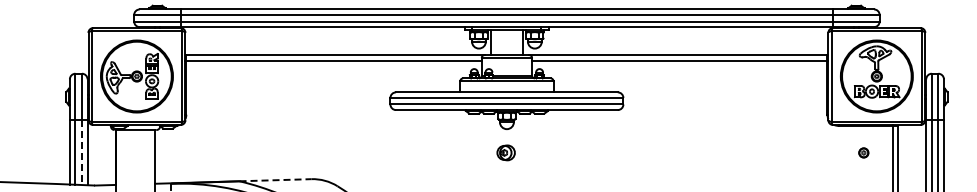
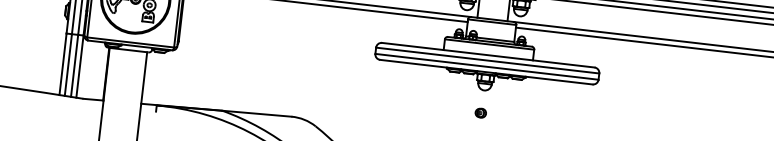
part: (505, 152) -> (480, 112), size x0.62
line: (81, 153) -> (74, 66), dashed -> solid
line: (275, 180) -> (256, 113), dashed -> solid

